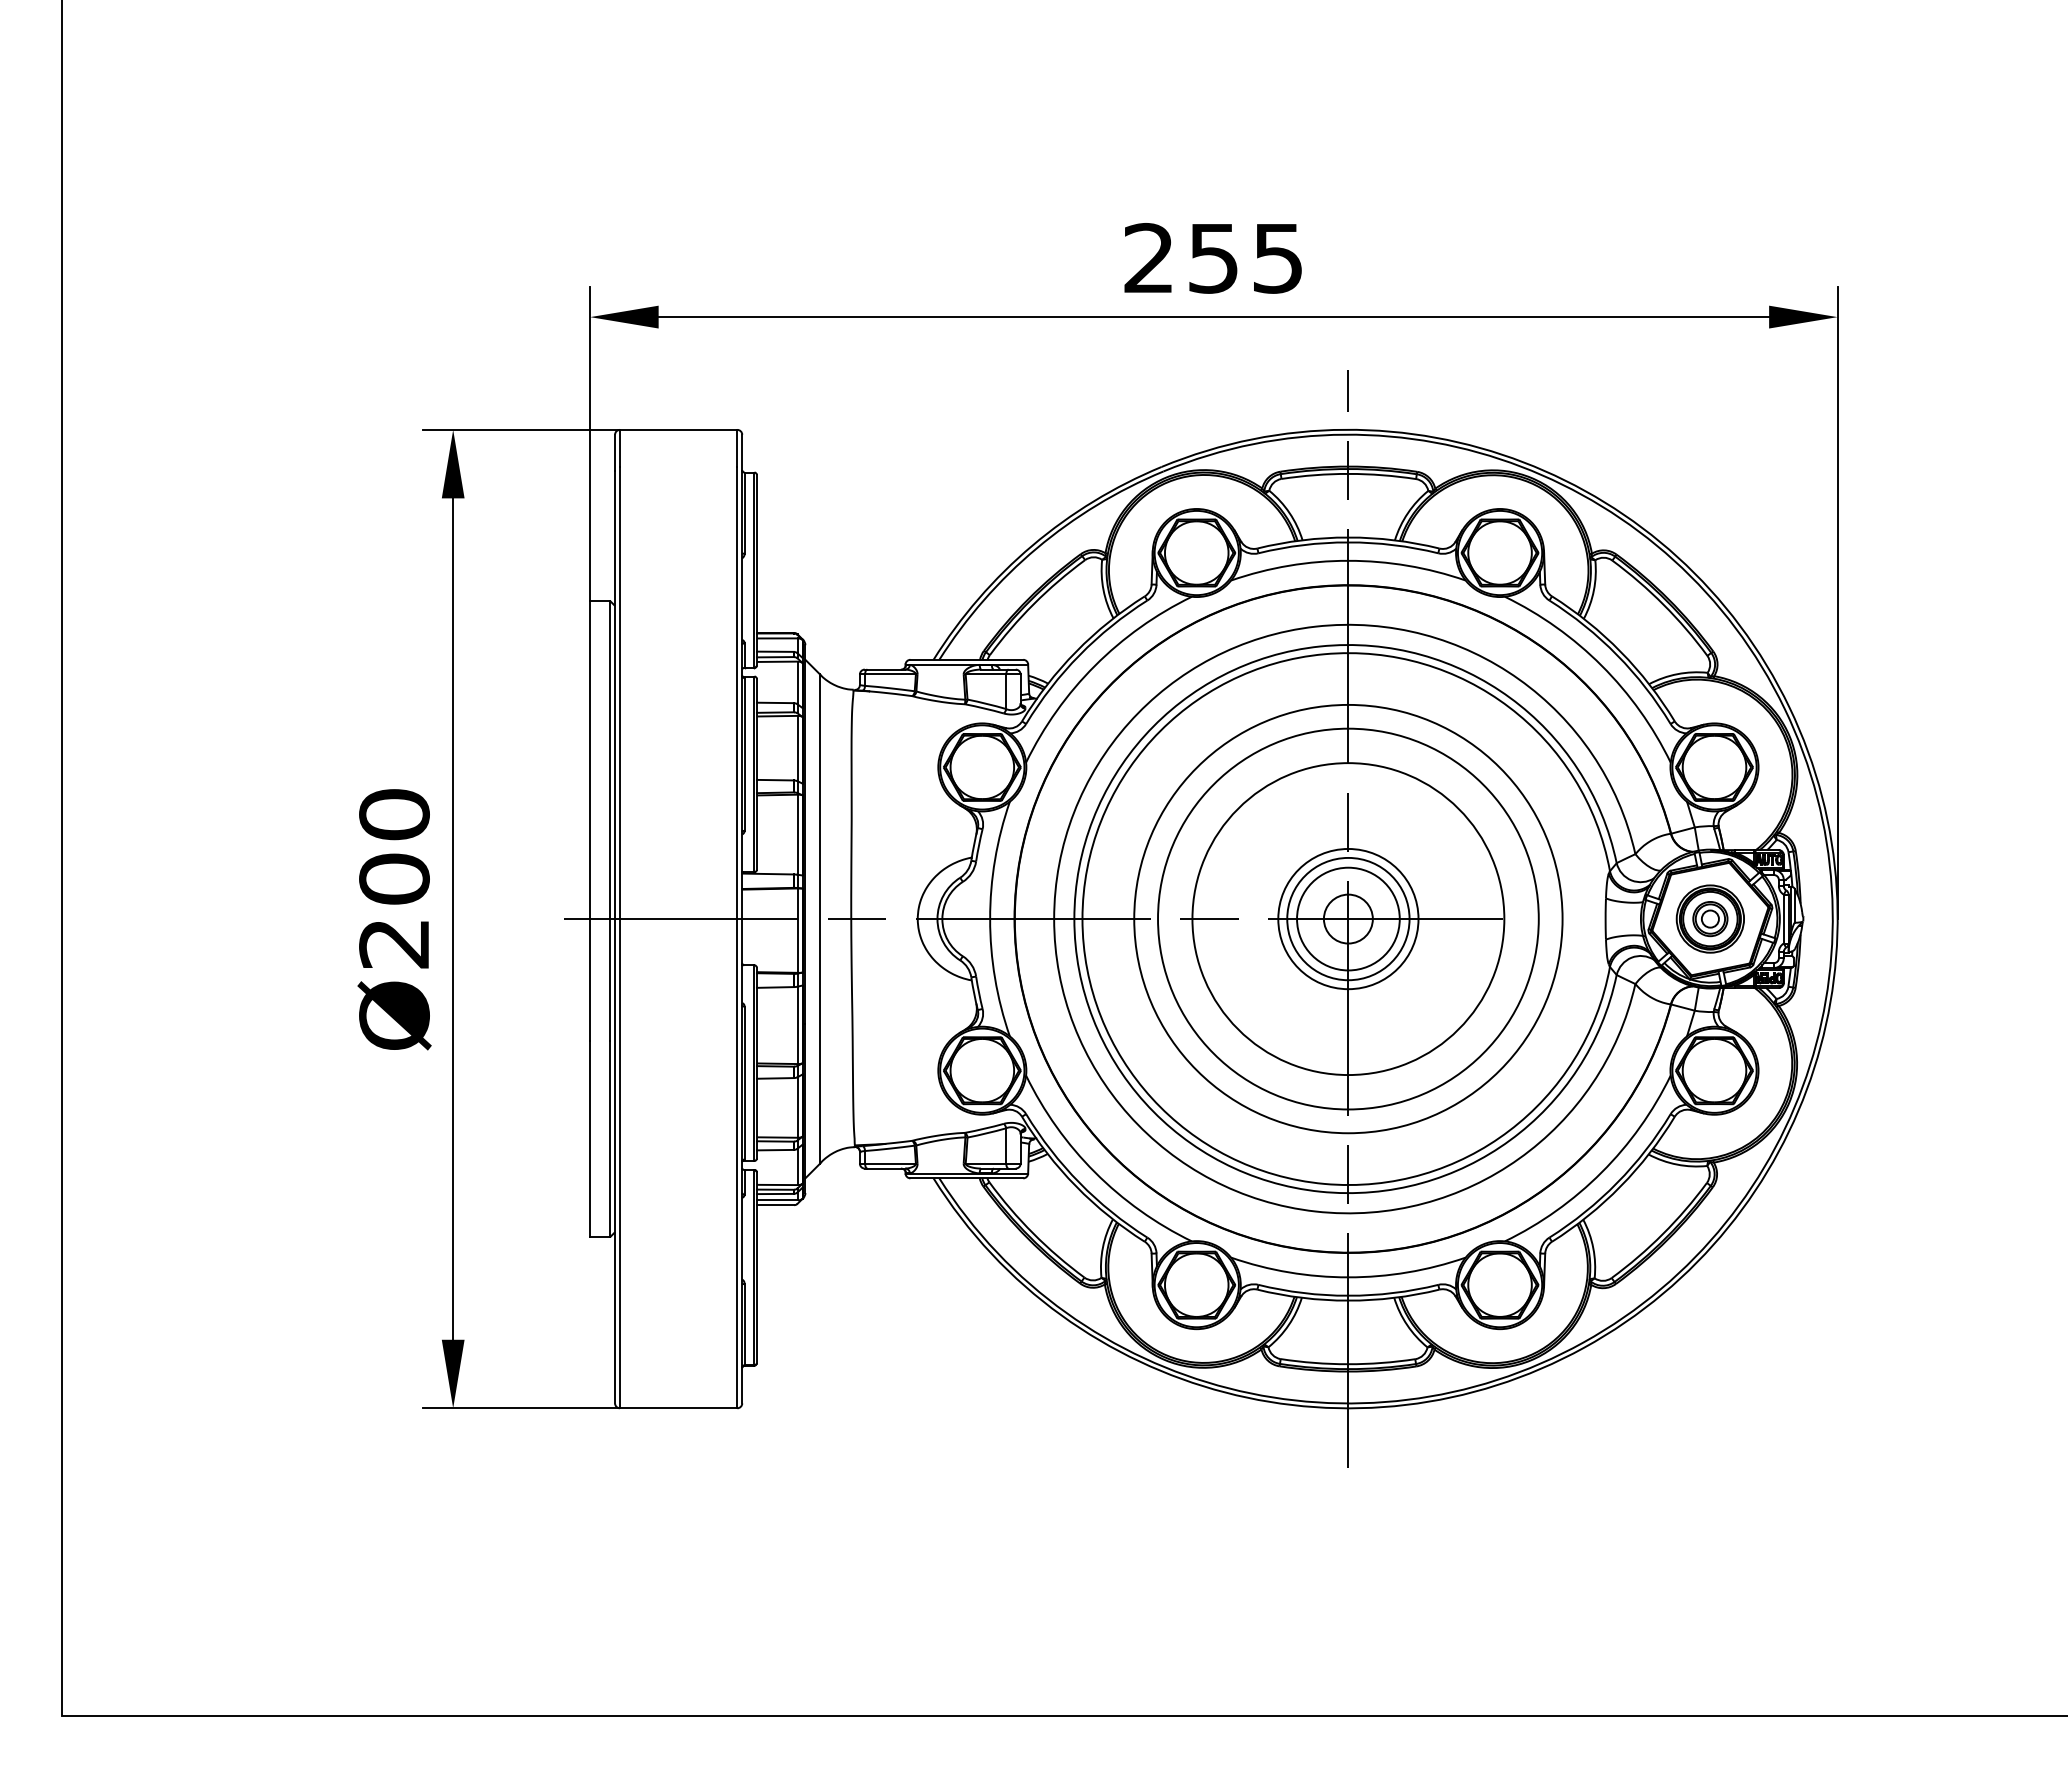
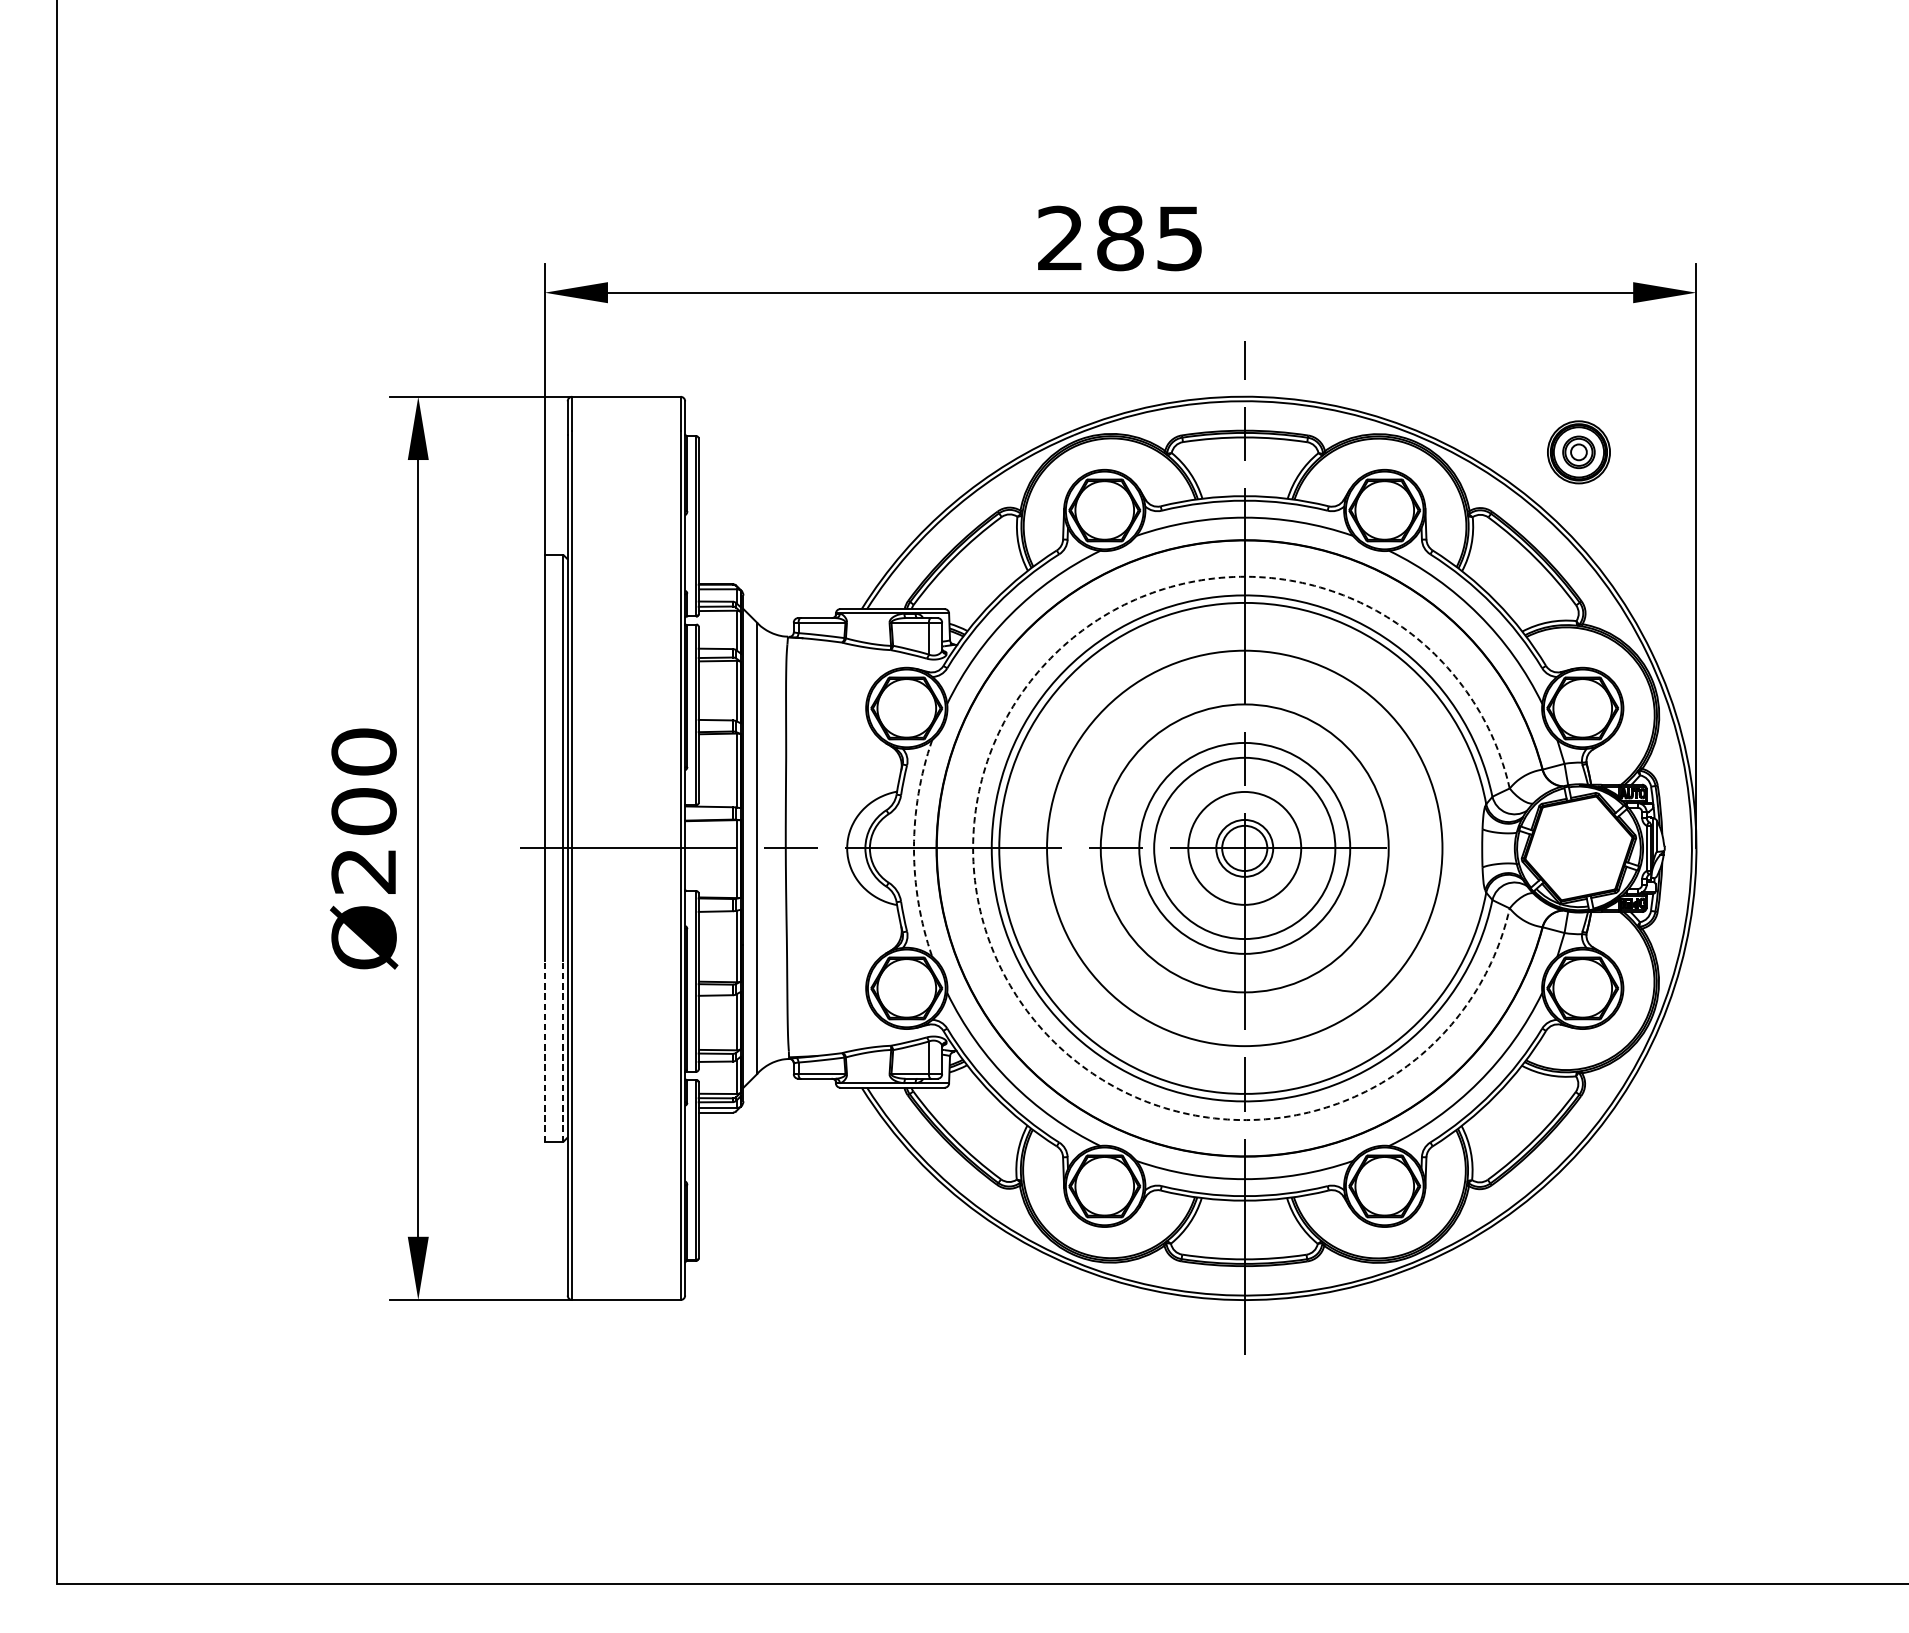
text: (1213, 258) -> (1120, 238), 255 -> 285
circle: (1348, 918) -> (1244, 847), size x0.6
circle: (1348, 918) -> (1244, 847), size x0.6
circle: (1348, 918) -> (1244, 847), size x1.4
part: (1709, 918) -> (1578, 451), moved
arc: (990, 919) -> (914, 848), solid -> dashed
arc: (1054, 919) -> (973, 848), solid -> dashed
line: (590, 1138) -> (545, 1050), solid -> dashed
line: (610, 1138) -> (563, 1050), solid -> dashed

